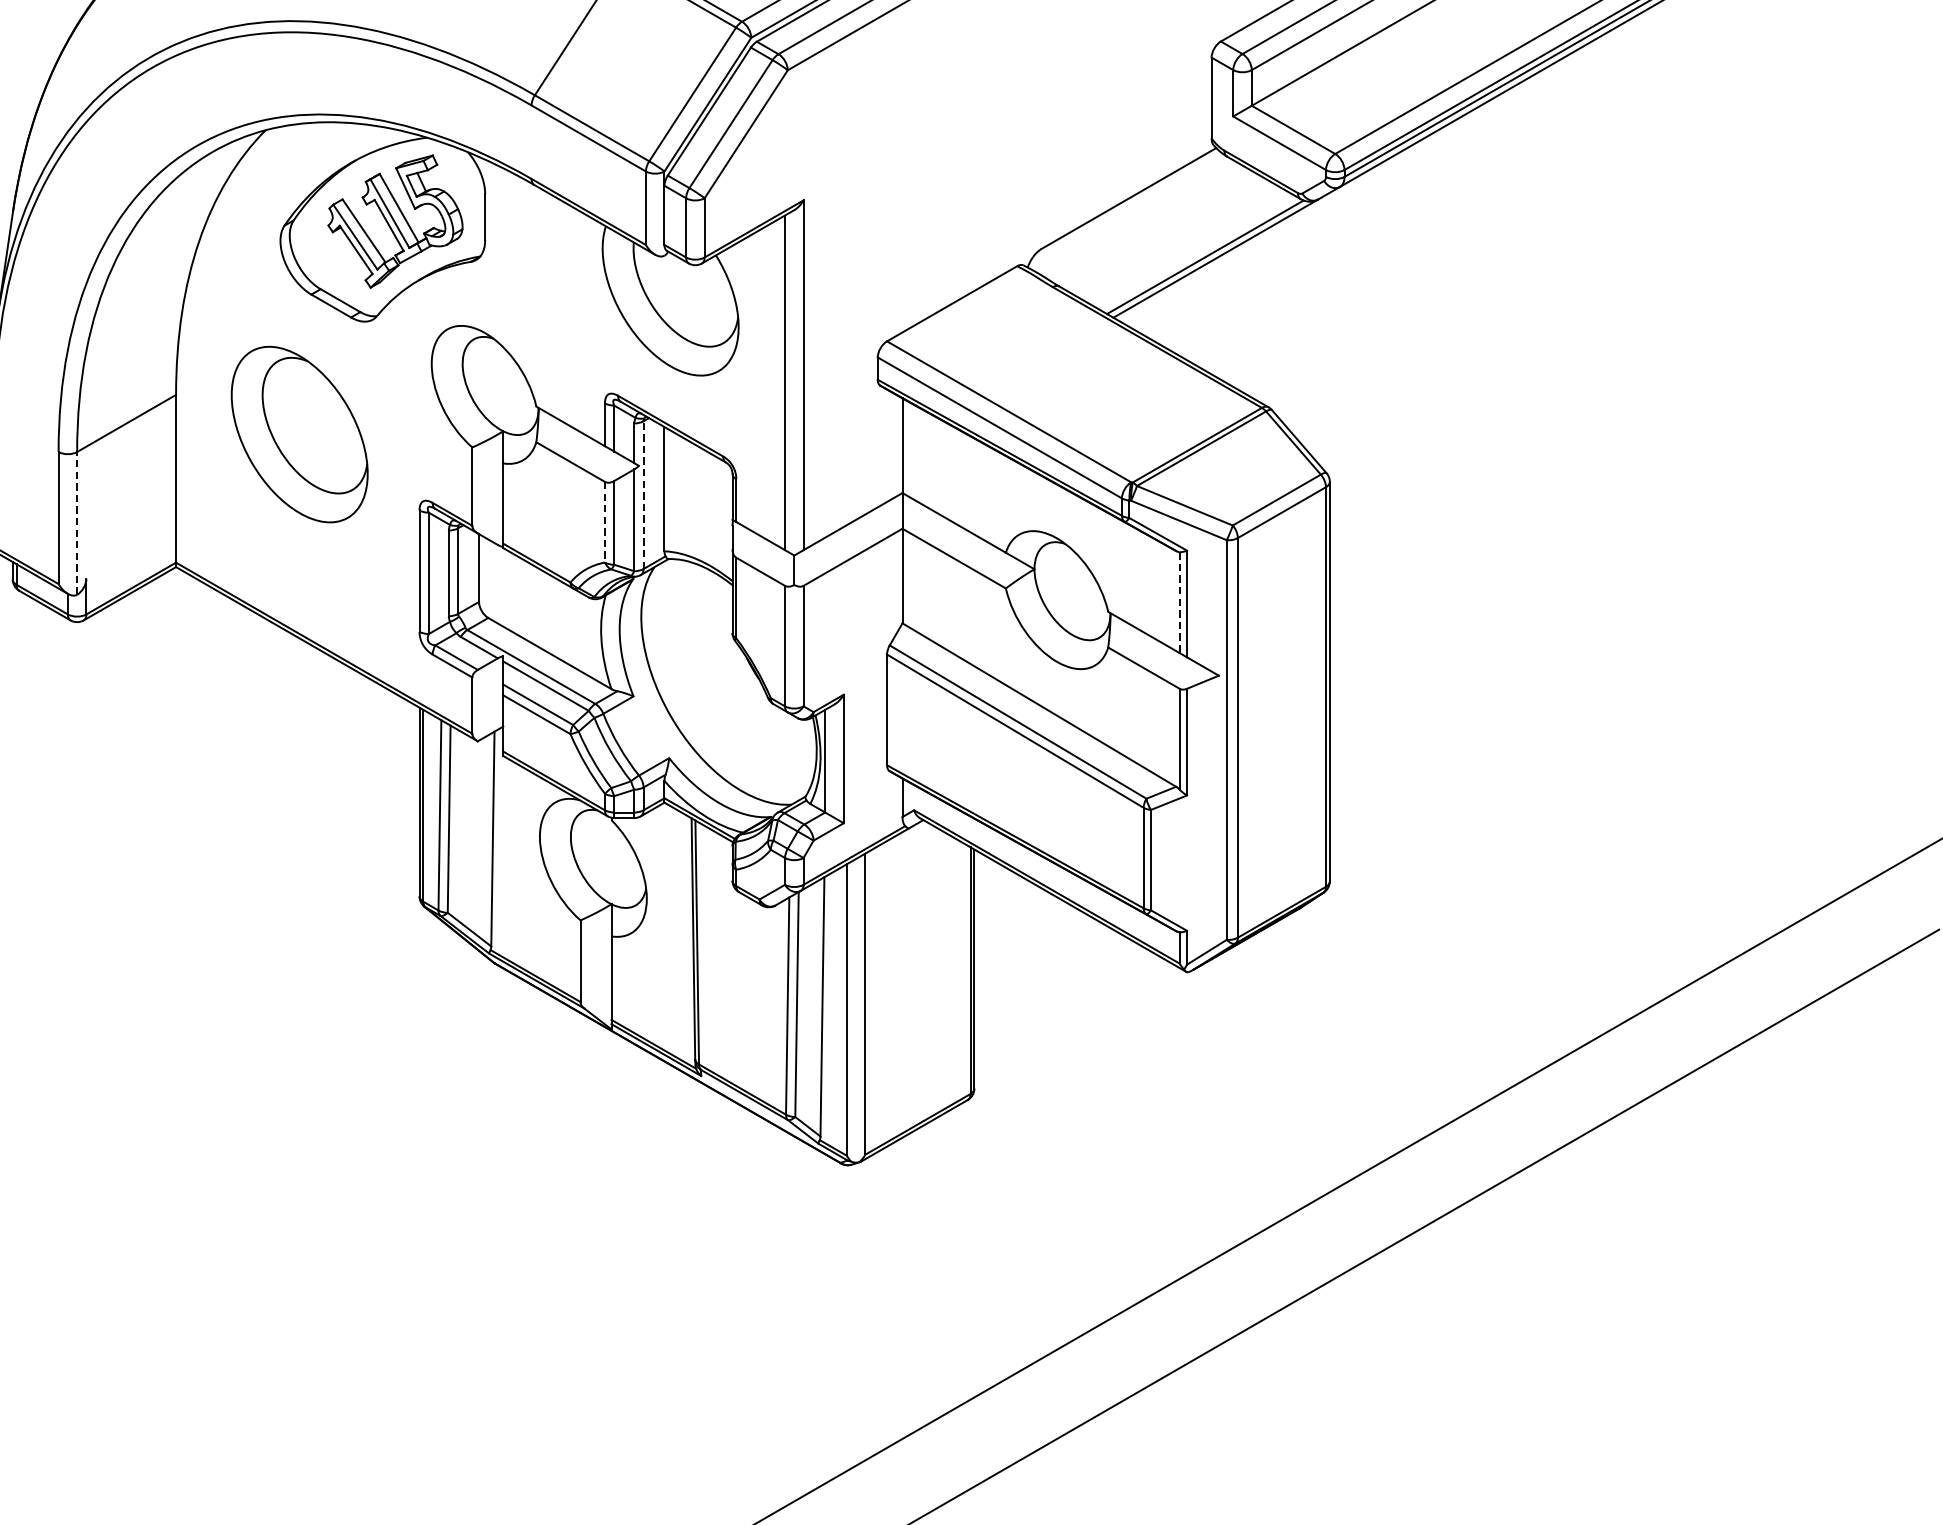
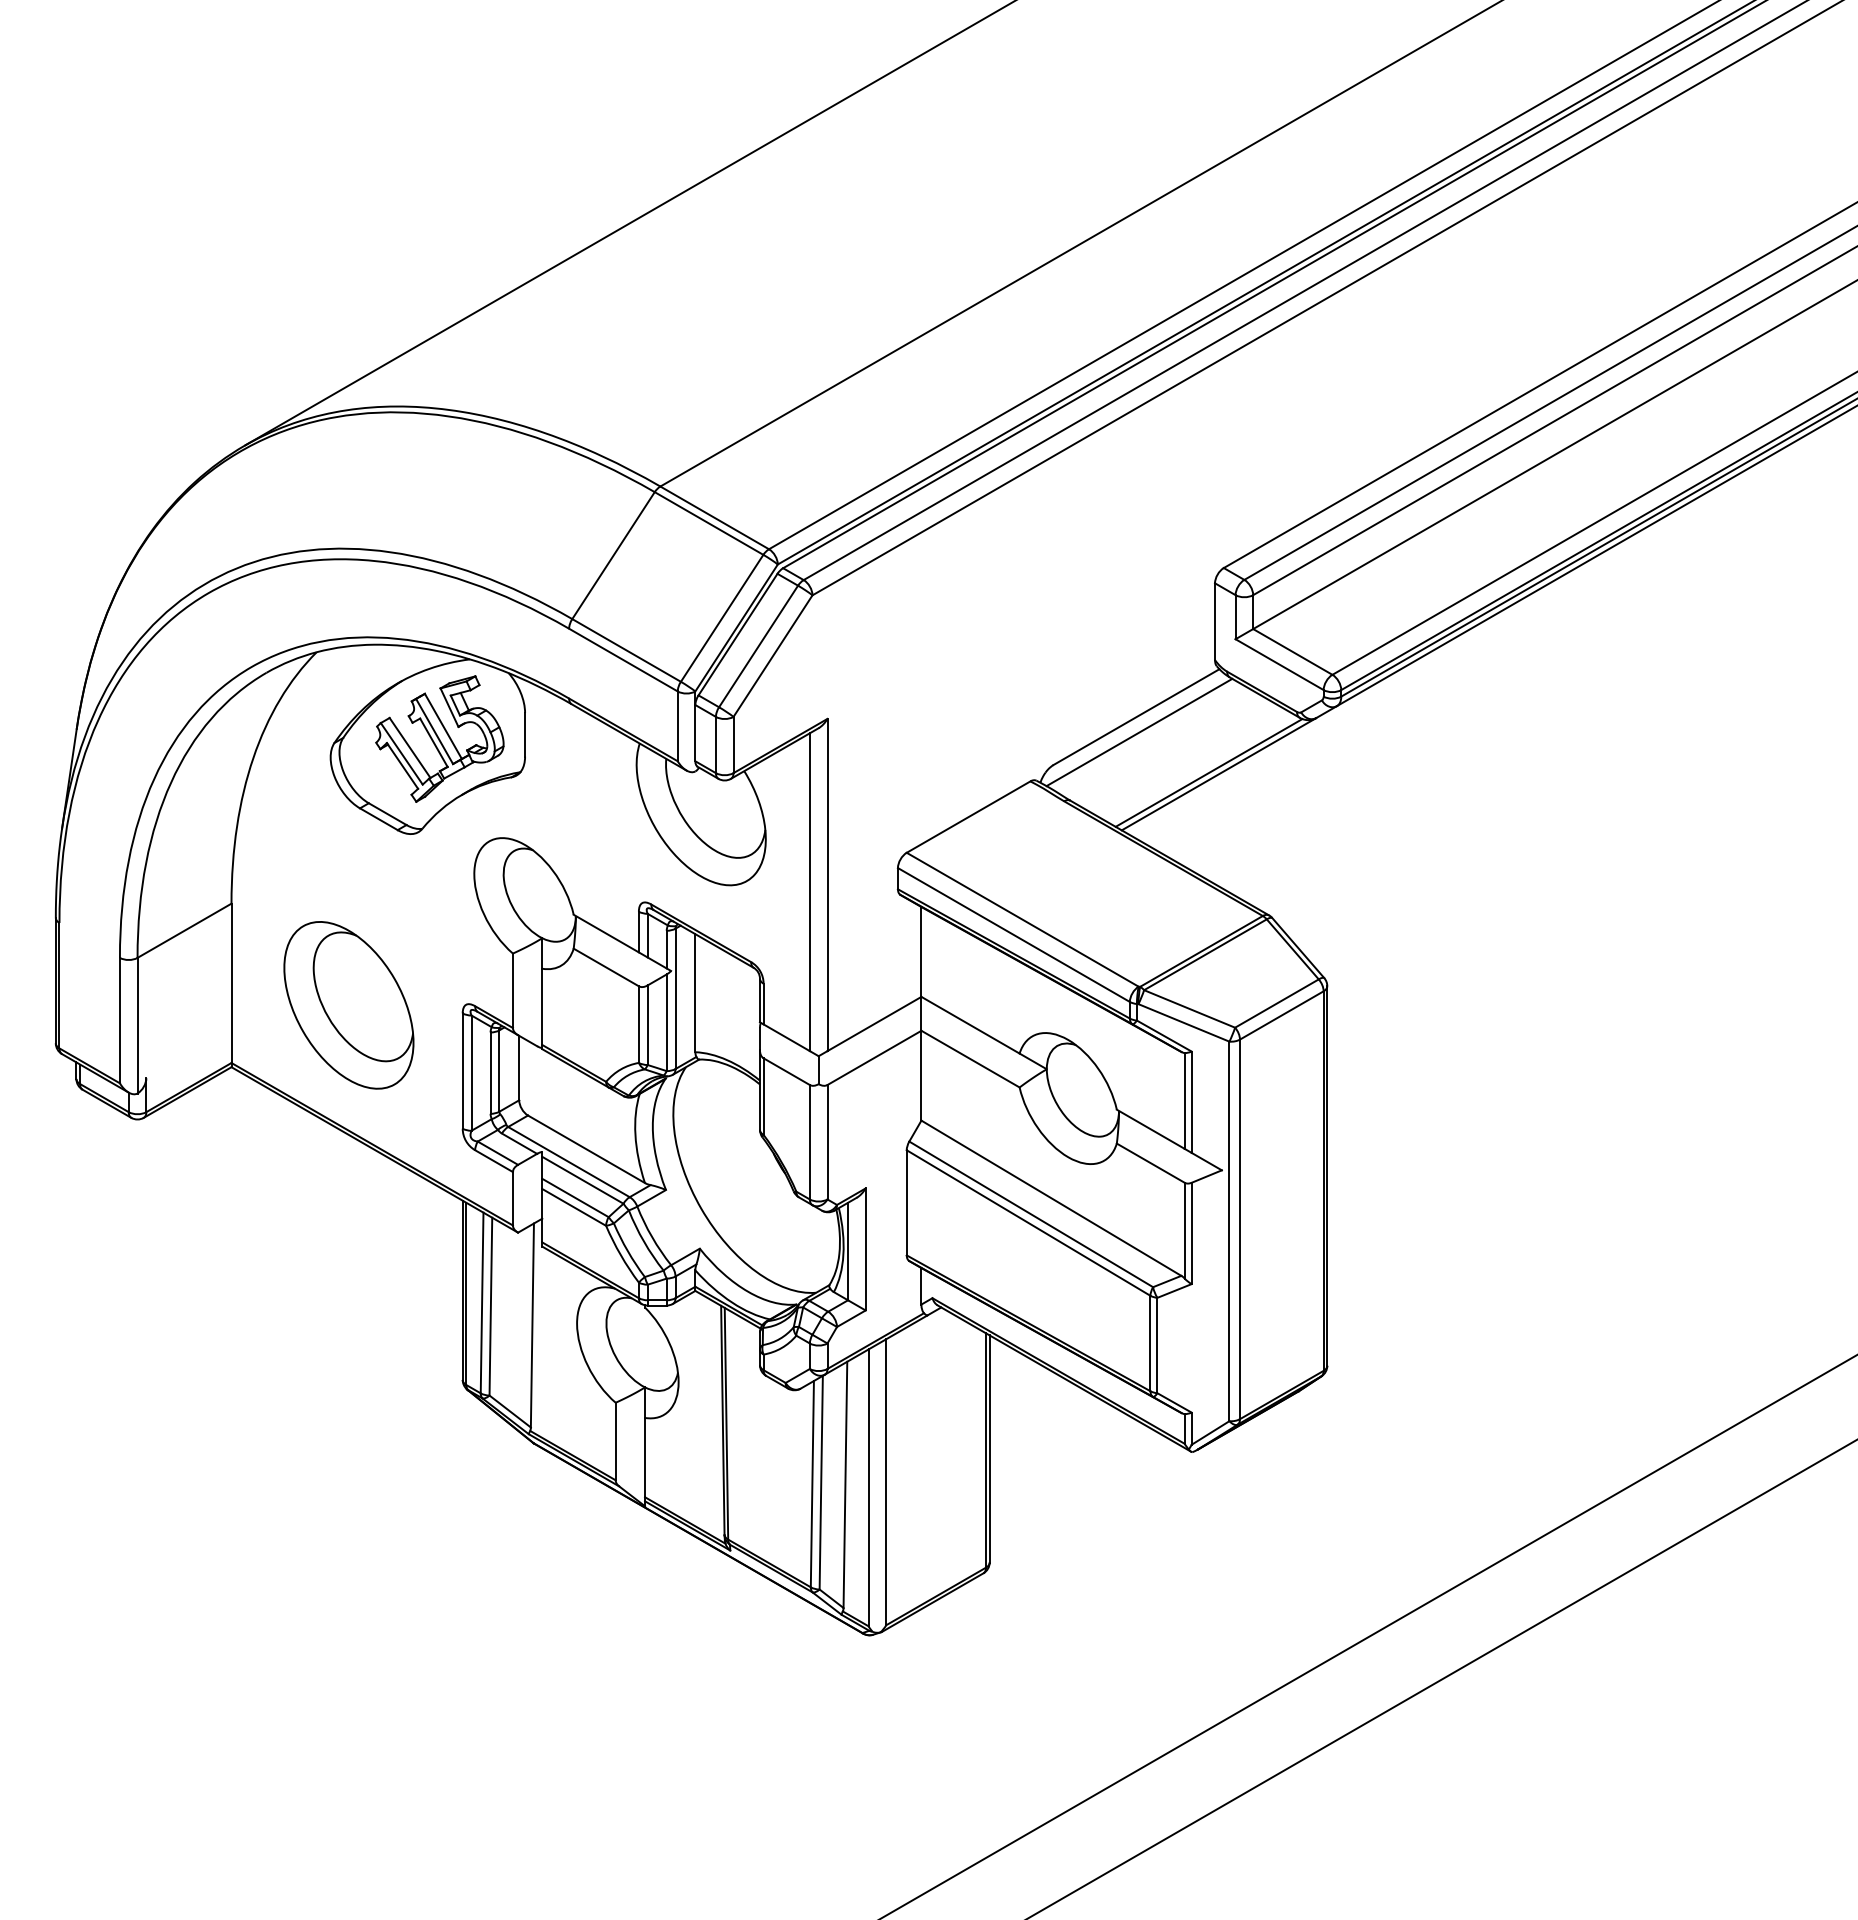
line: (1132, 214) -> (1139, 732), added
part: (299, 434) -> (348, 1005), moved
line: (643, 494) -> (675, 998), dashed -> solid
line: (77, 523) -> (137, 1025), dashed -> solid
line: (604, 523) -> (638, 1025), dashed -> solid
line: (1179, 602) -> (1184, 1100), dashed -> solid

